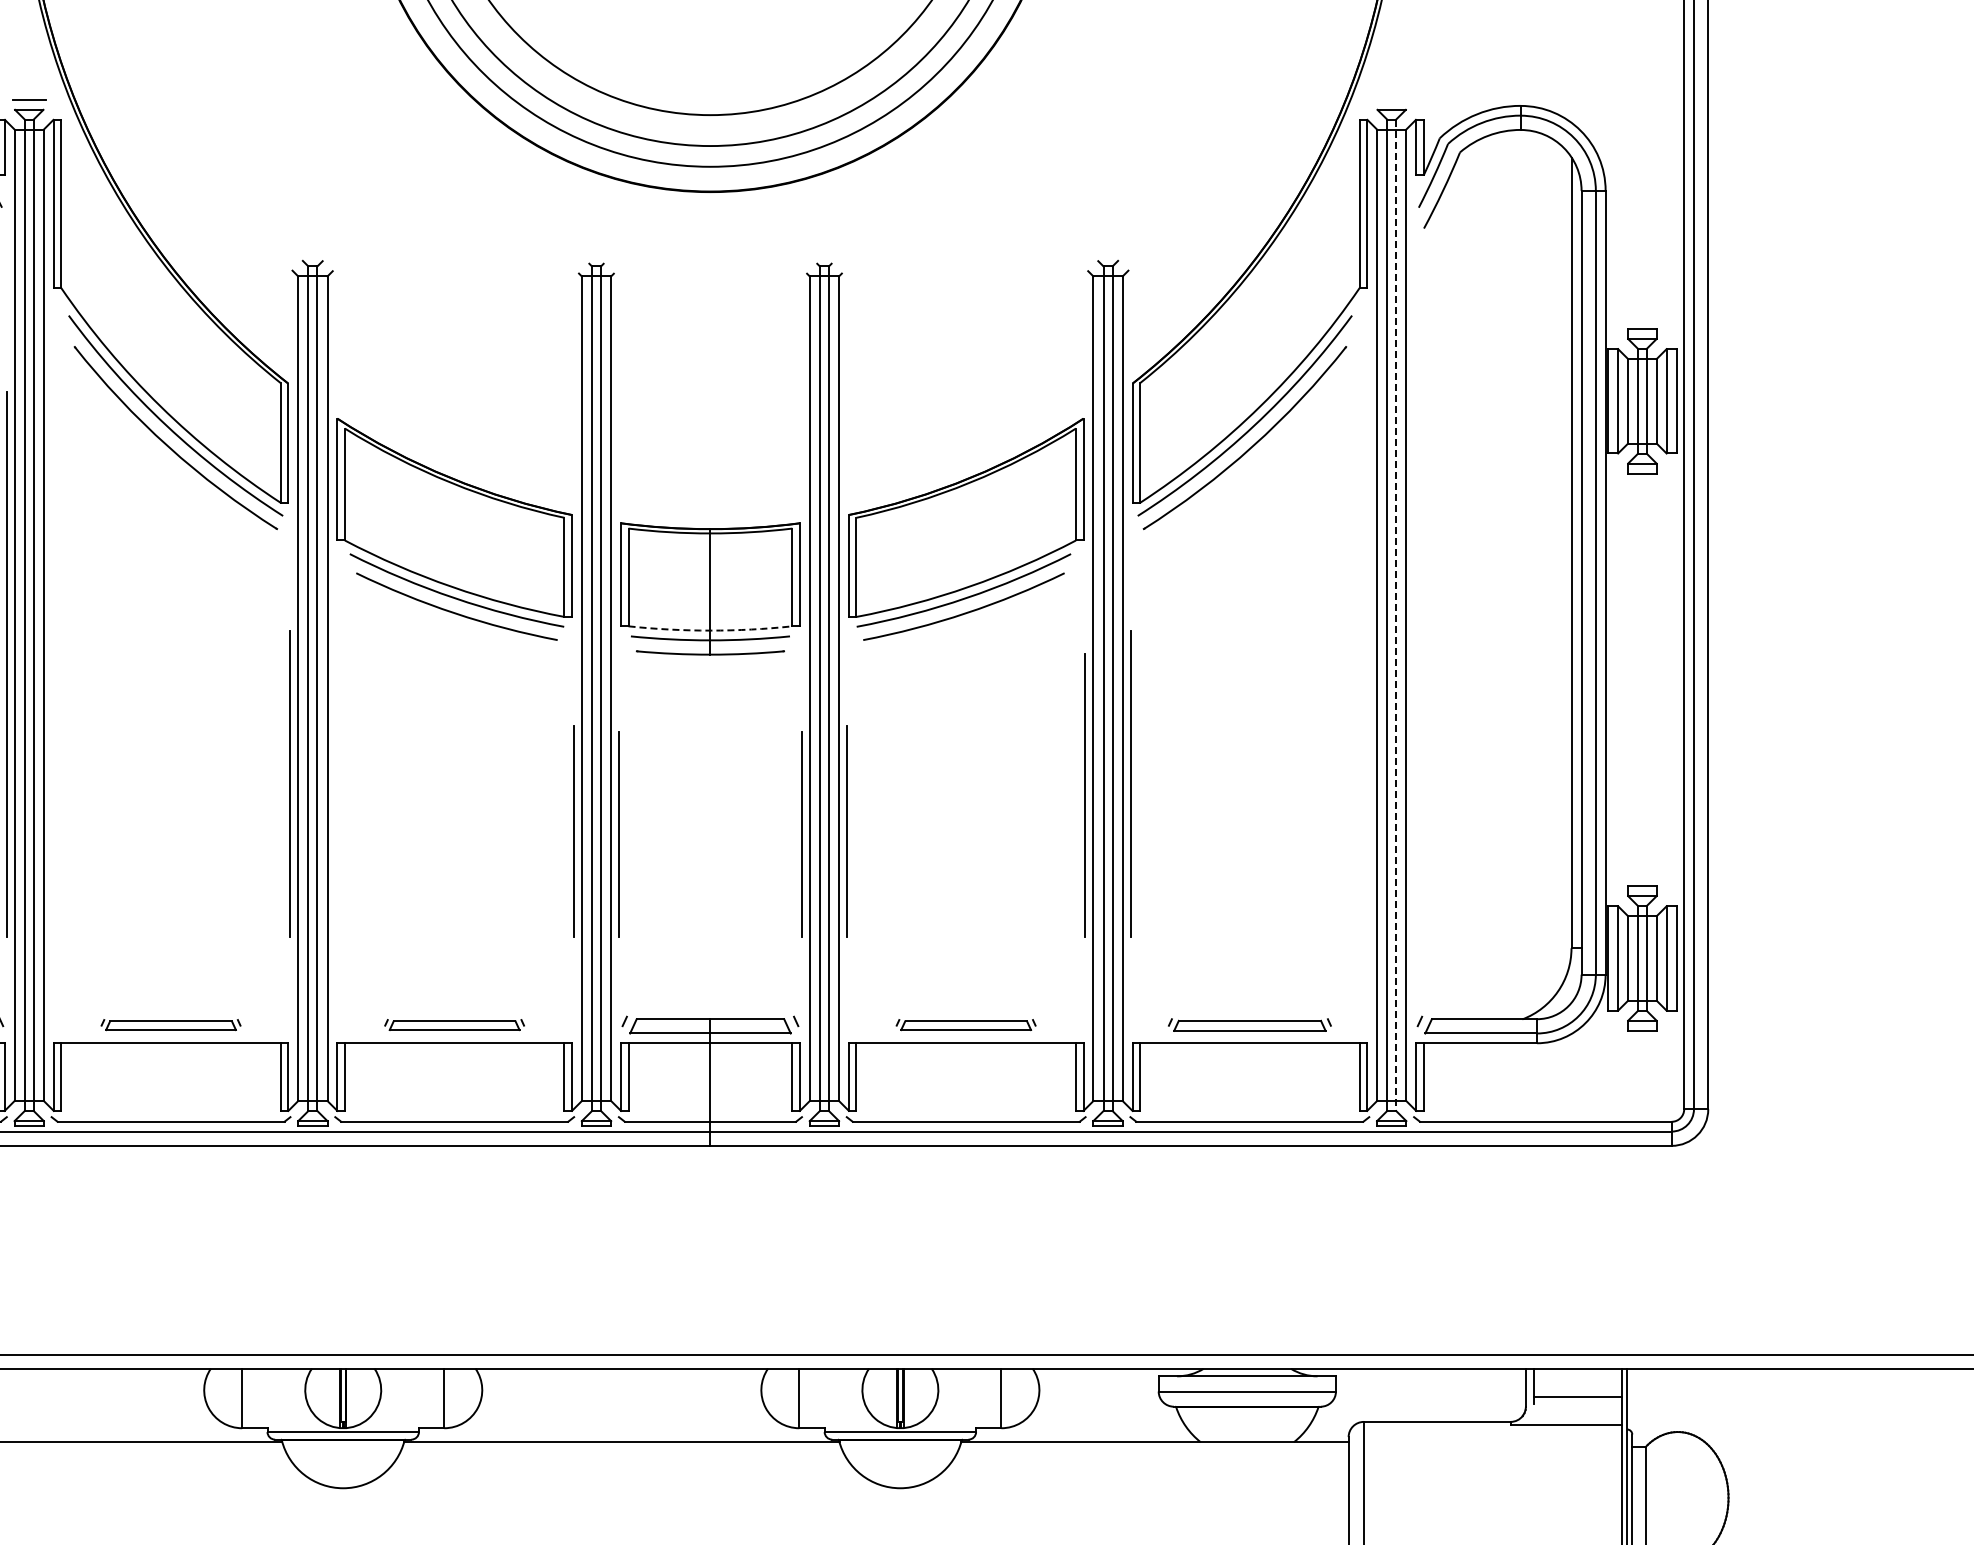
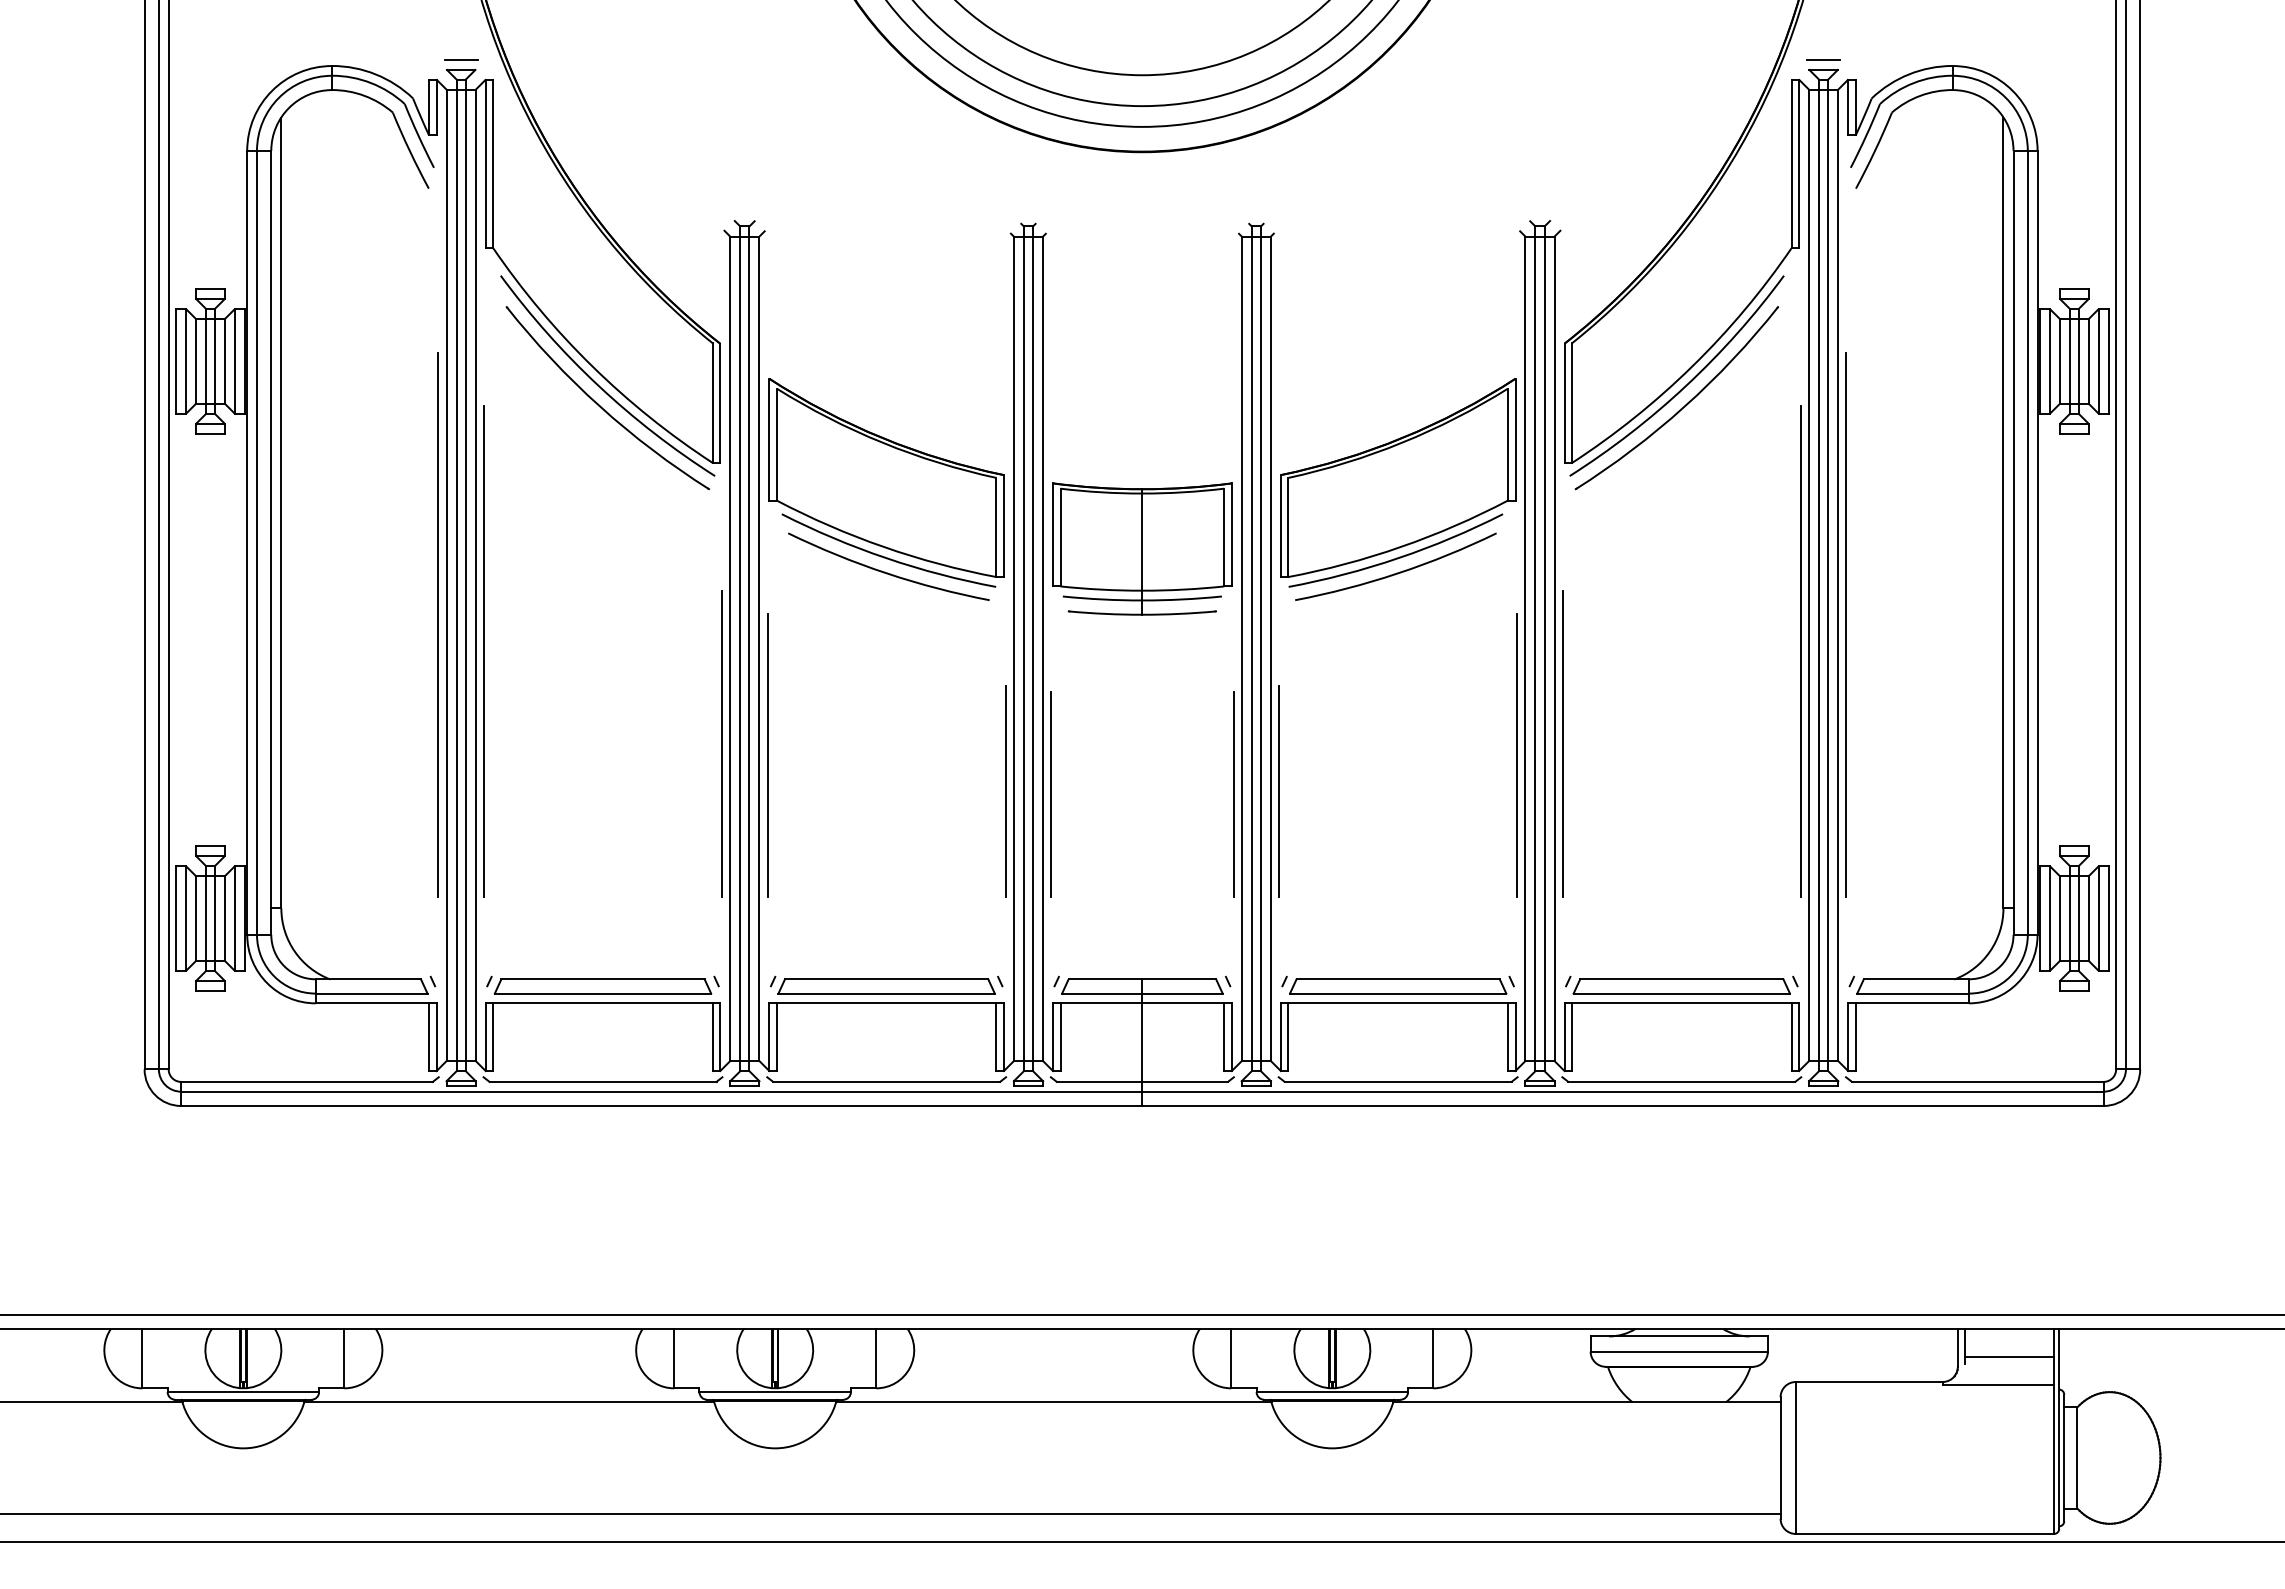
line: (1391, 99) -> (1823, 59), added
line: (1396, 615) -> (1828, 575), dashed -> solid
arc: (710, 630) -> (1142, 590), dashed -> solid
line: (1414, 664) -> (1846, 624), added
line: (51, 691) -> (483, 651), added
line: (1368, 691) -> (1800, 651), added
line: (335, 795) -> (767, 755), added
part: (170, 1024) -> (602, 984), size x1.67
part: (454, 1024) -> (886, 984), size x1.67
part: (965, 1024) -> (1397, 984), size x1.67
part: (1249, 1024) -> (1681, 984), size x1.43

